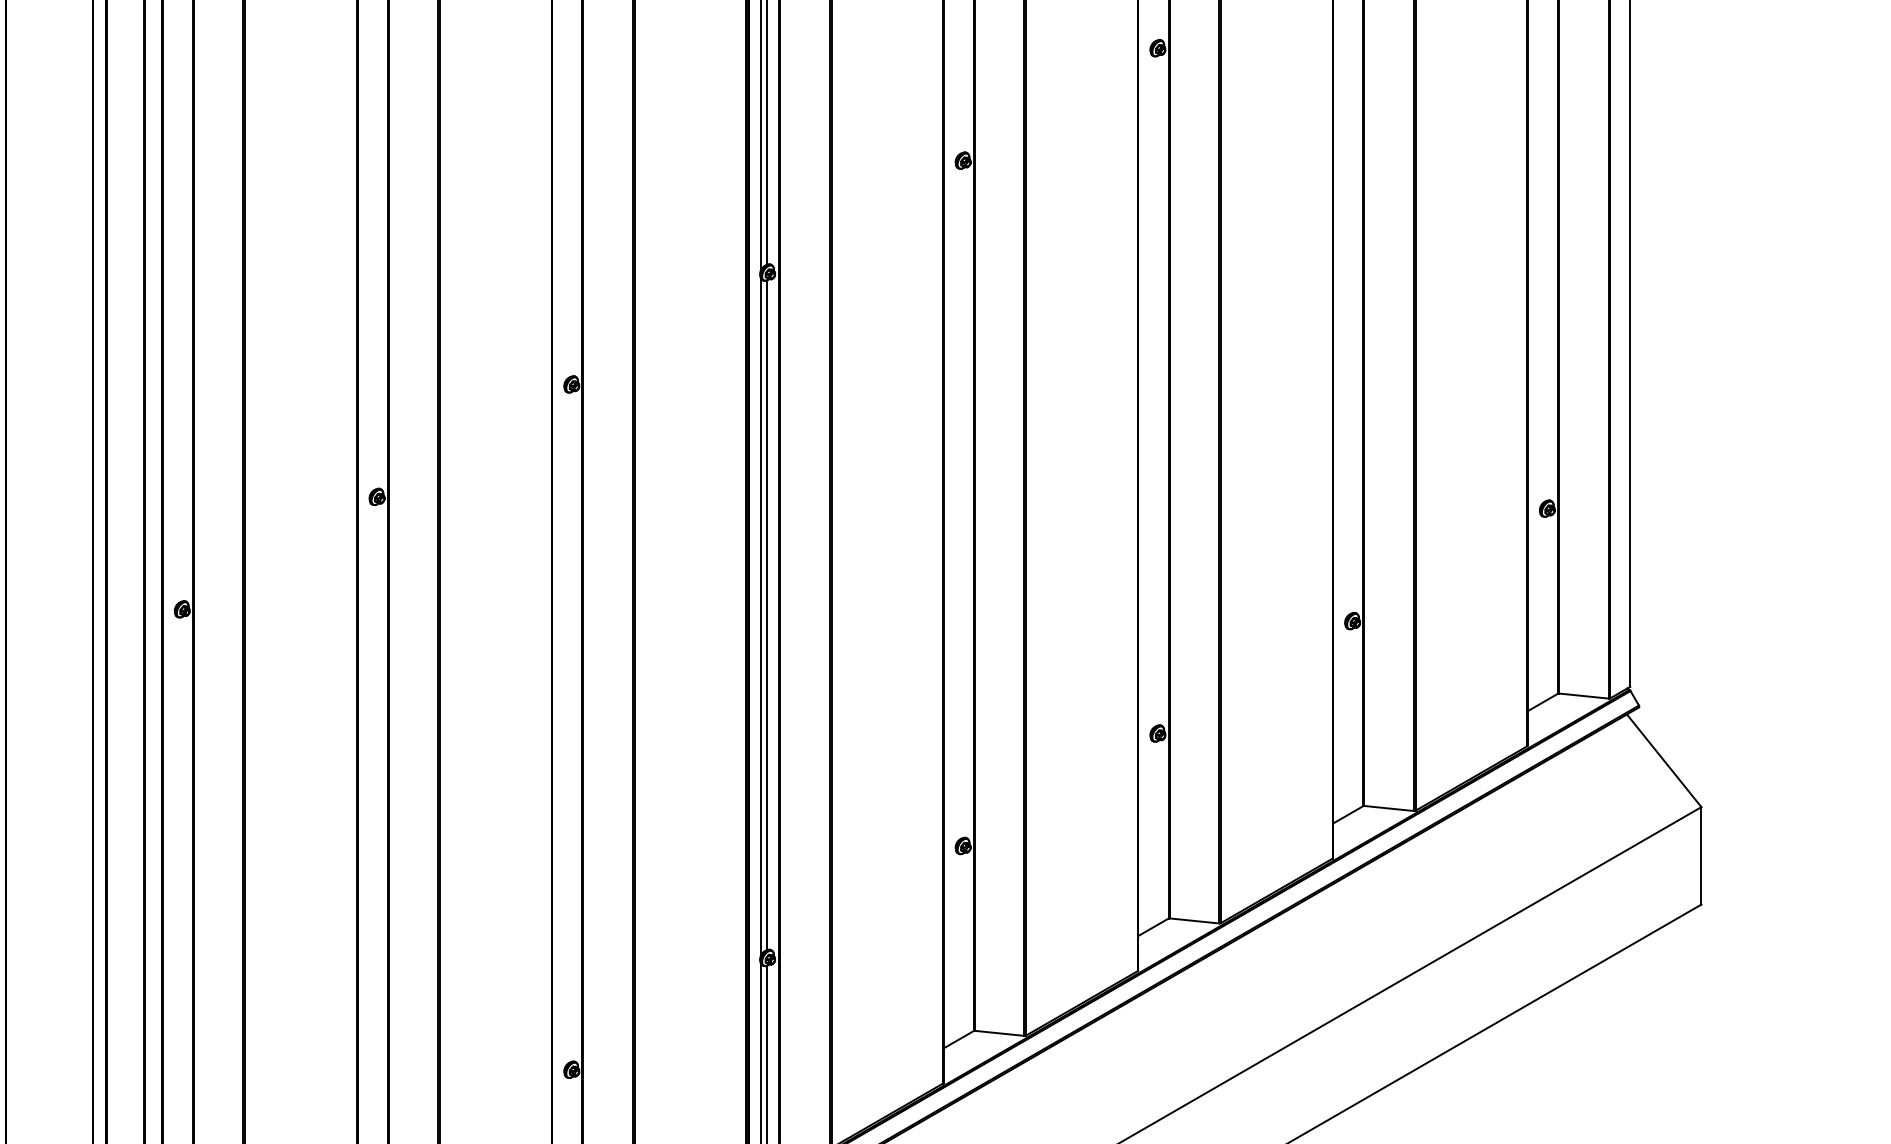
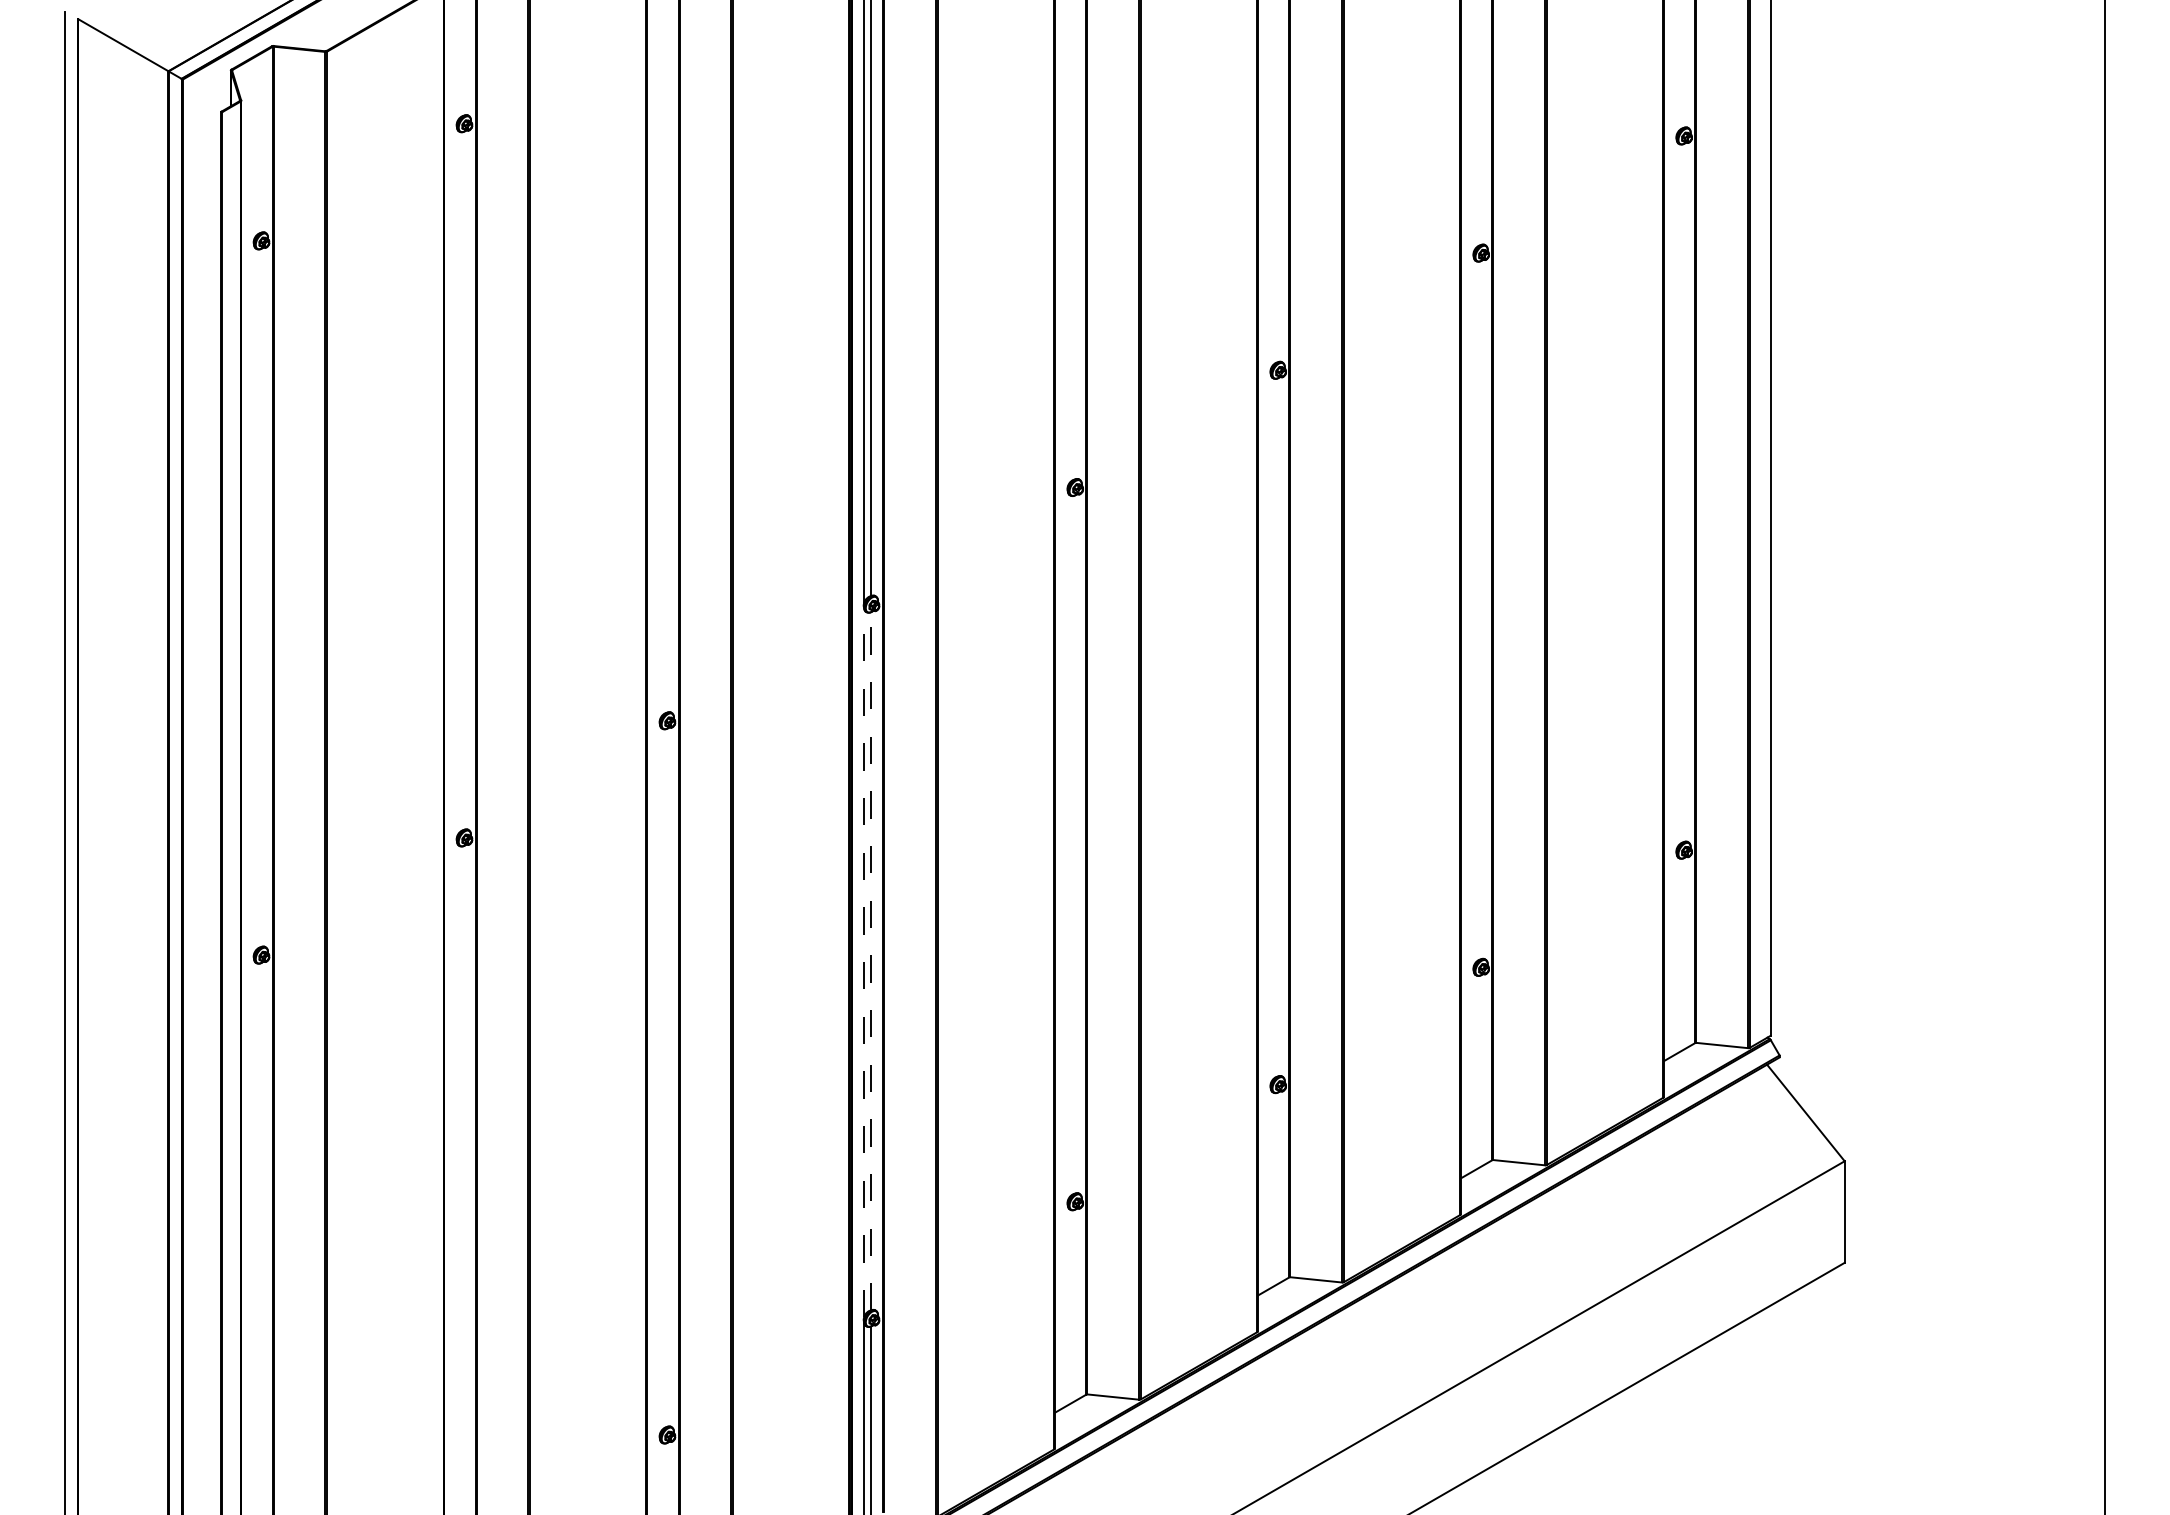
line: (766, 615) -> (870, 961), solid -> dashed
line: (760, 616) -> (864, 962), solid -> dashed

